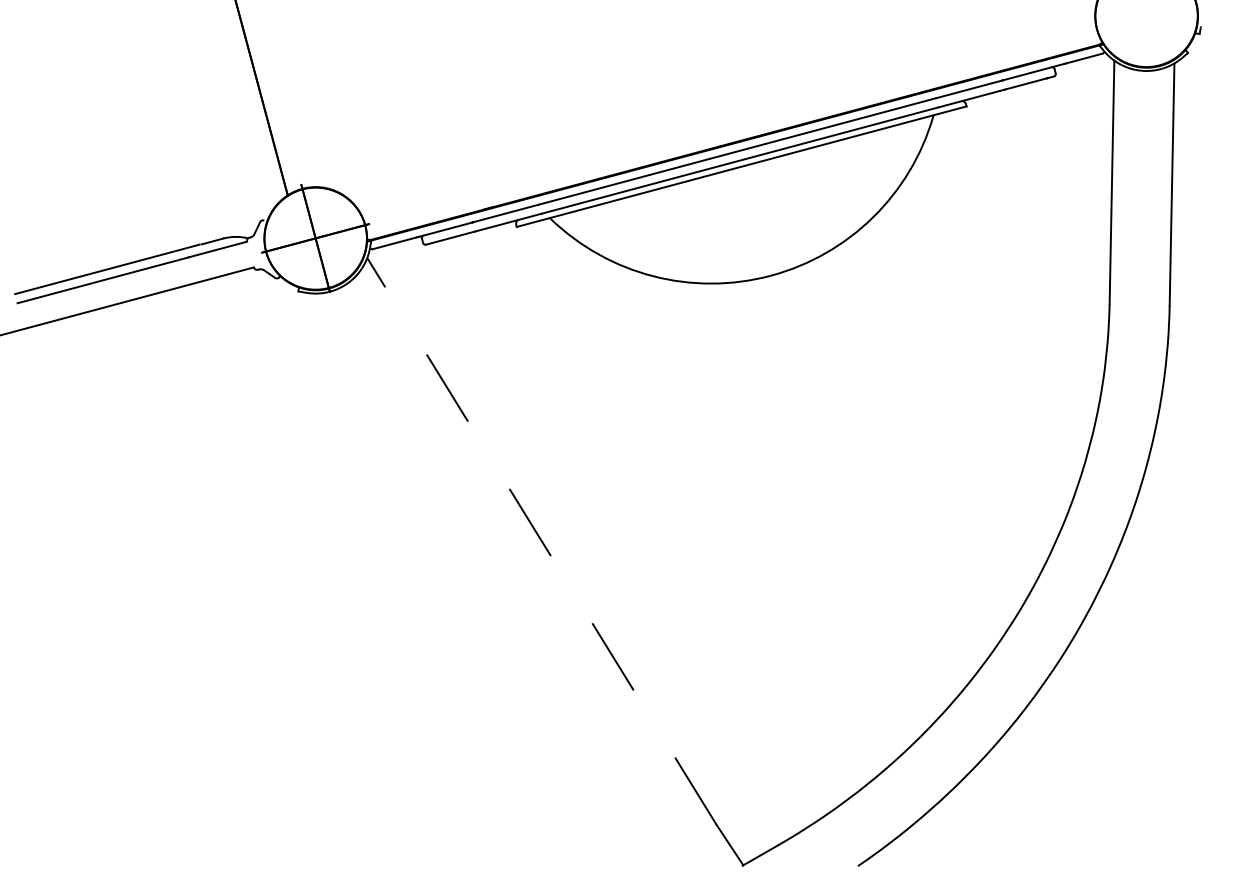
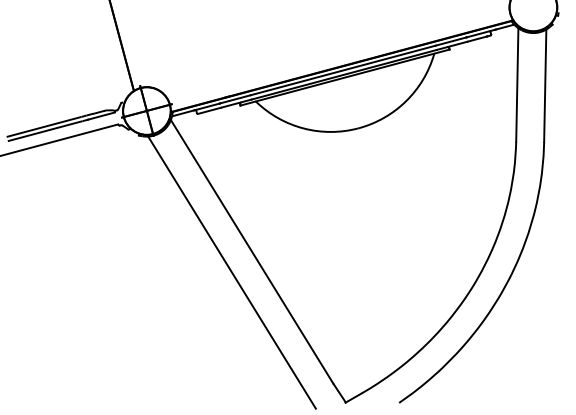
line: (542, 540) -> (252, 251), dashed -> solid
line: (497, 585) -> (231, 272), added

